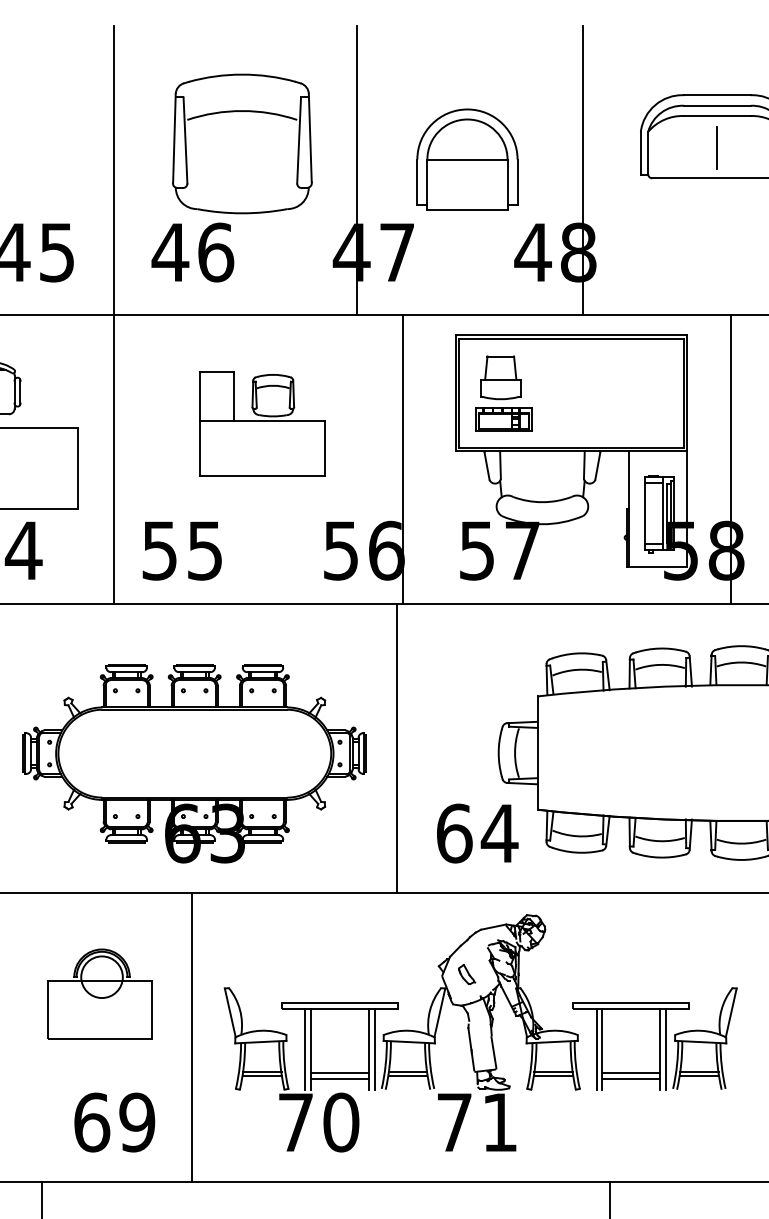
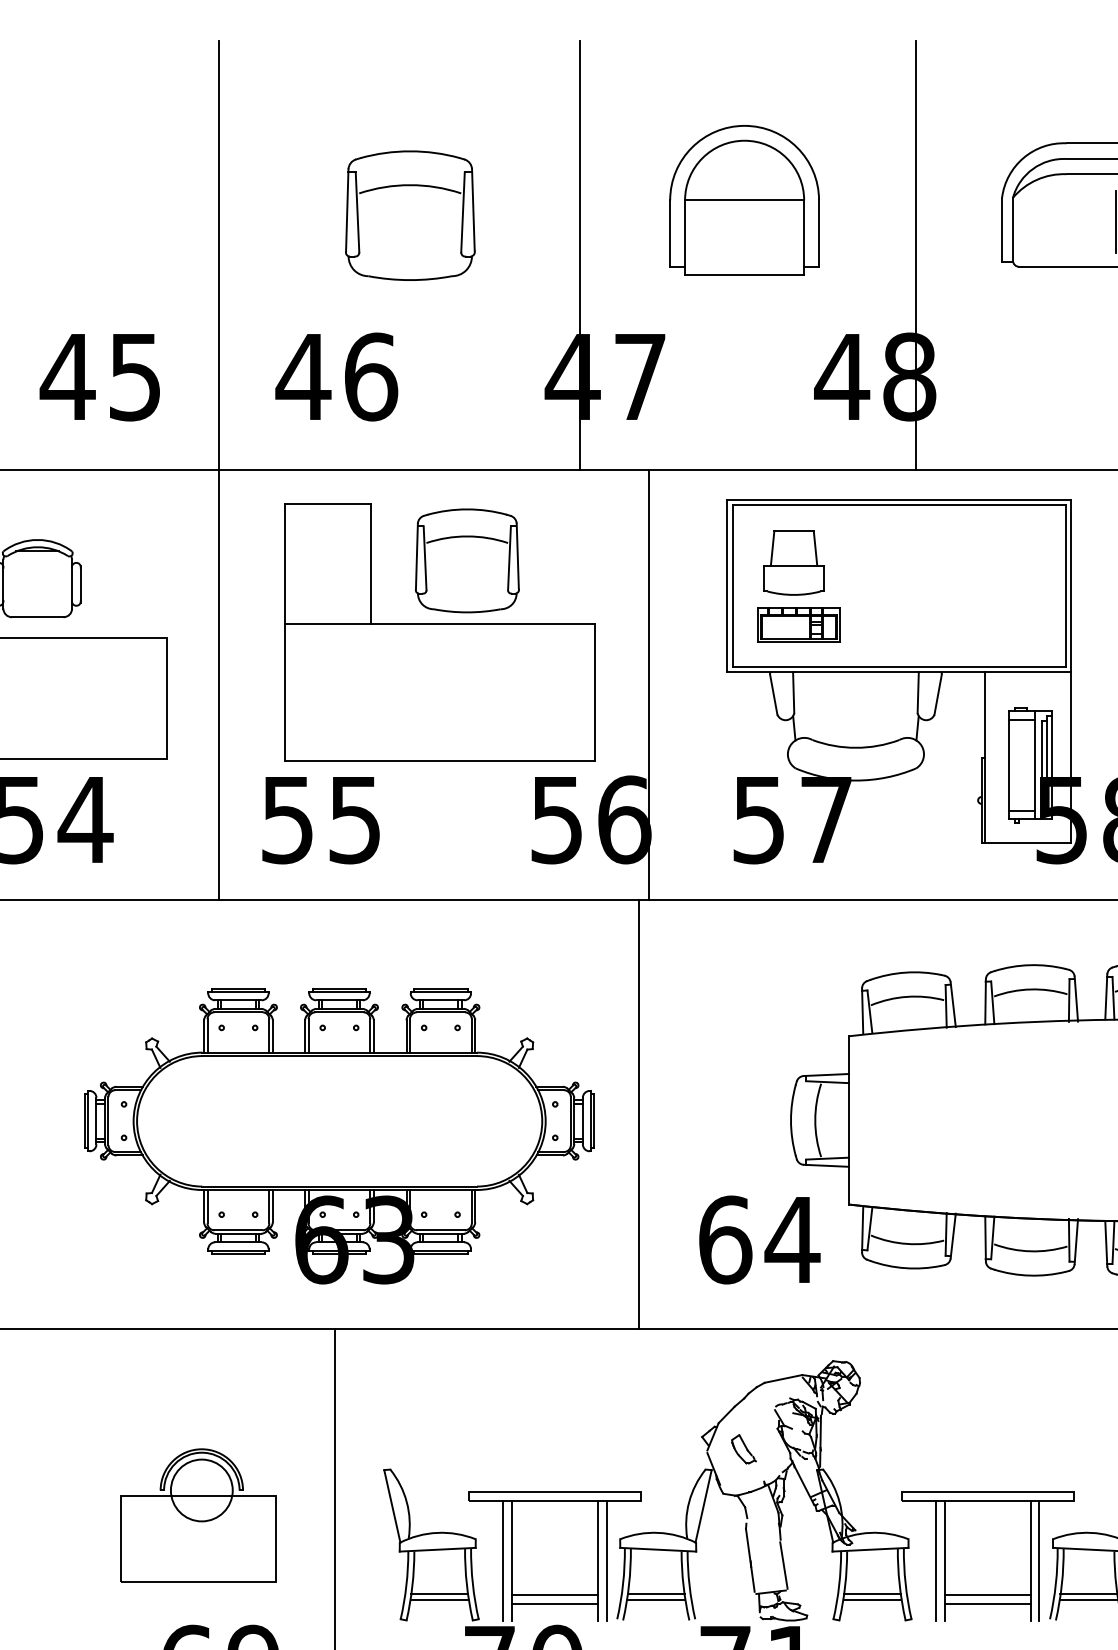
part: (242, 143) -> (410, 215), size x0.62
part: (467, 159) -> (744, 200), moved
part: (261, 424) -> (438, 632), size x1.67
part: (99, 993) -> (198, 1514), moved

